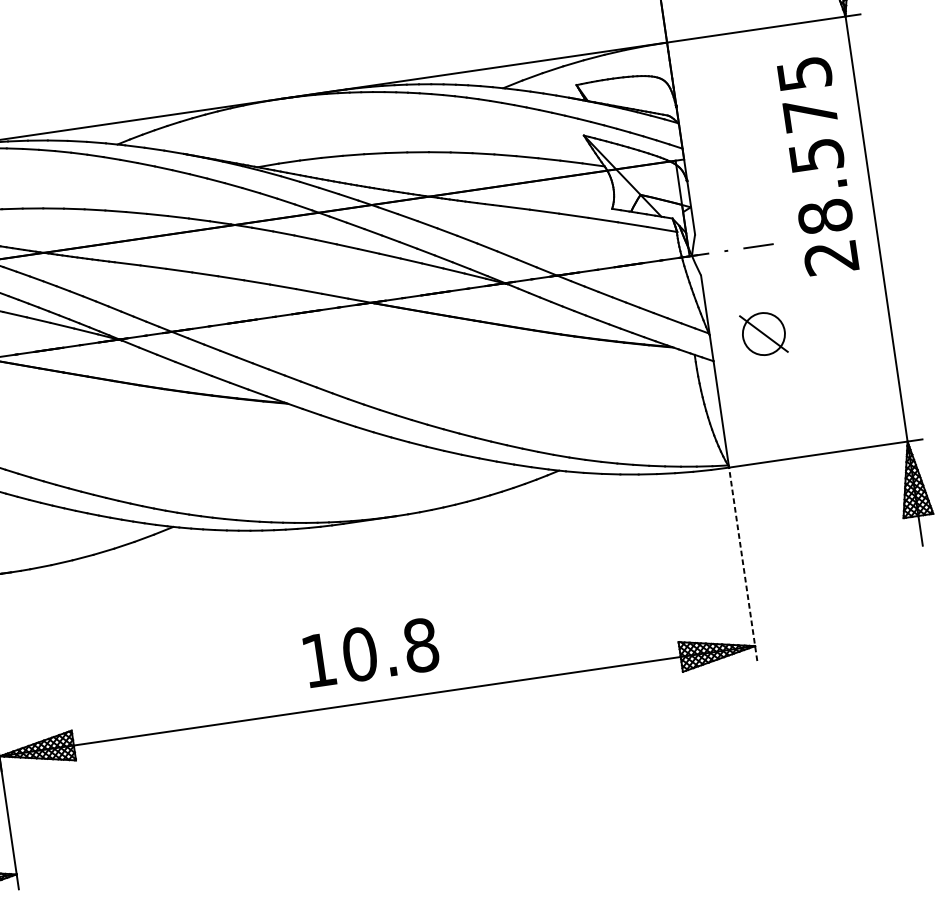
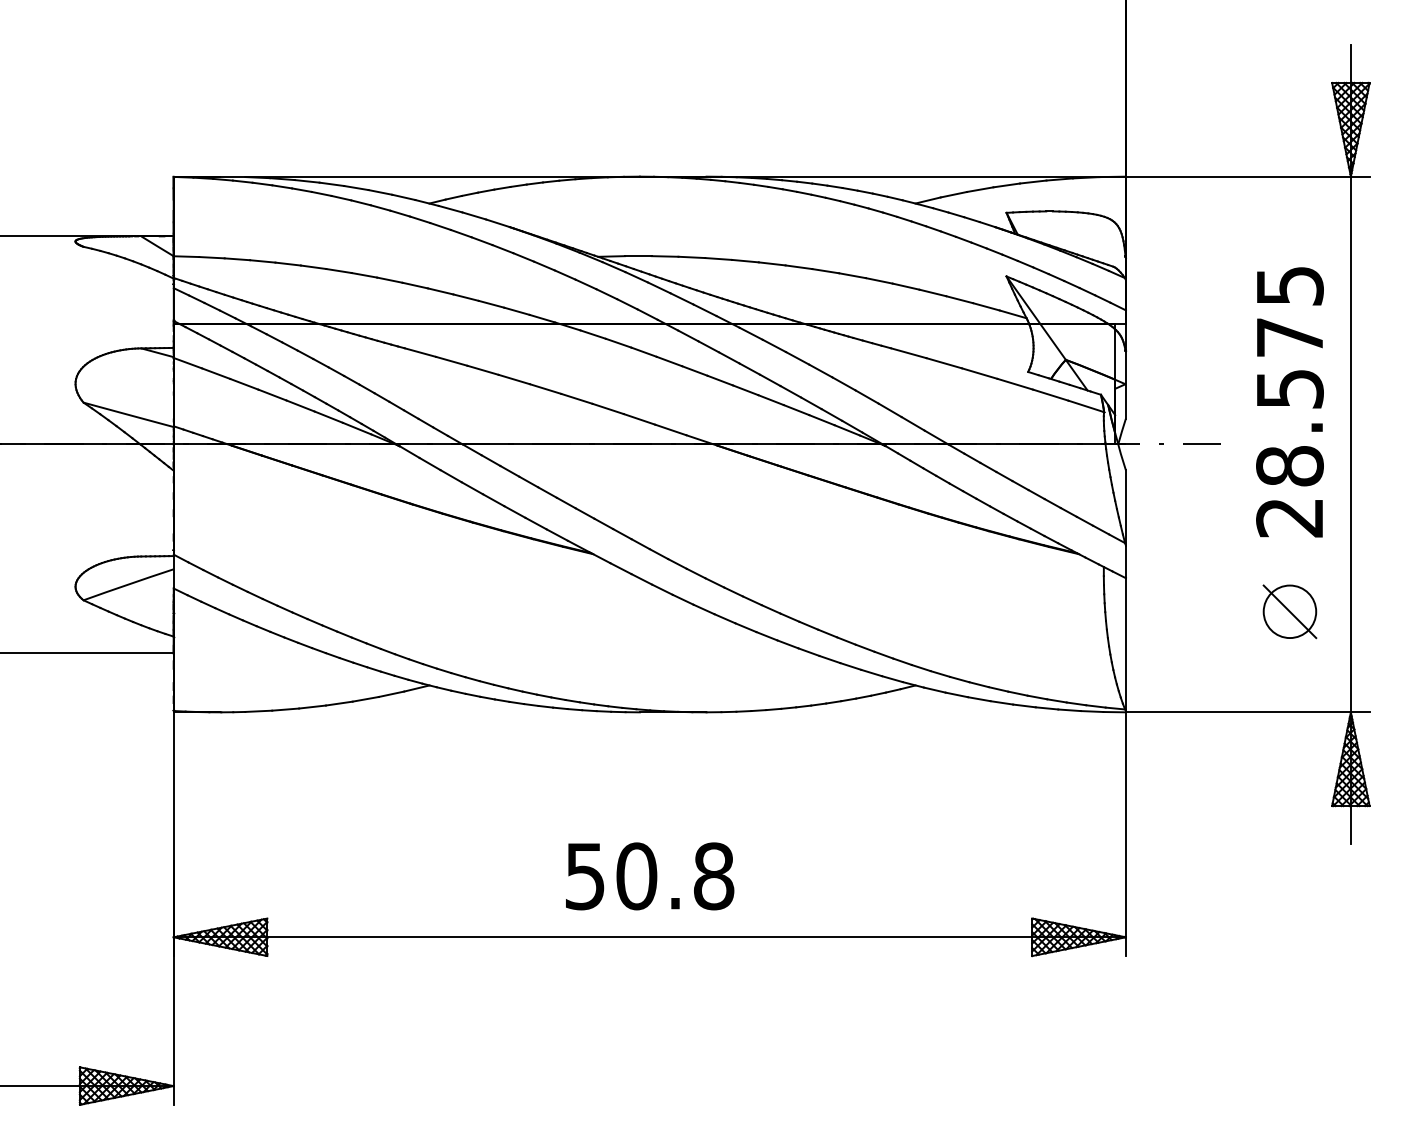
text: (817, 166) -> (1289, 402), moved
part: (763, 333) -> (1289, 611), moved
line: (742, 564) -> (1125, 834), dashed -> solid
text: (319, 660) -> (585, 876), 10.8 -> 50.8

